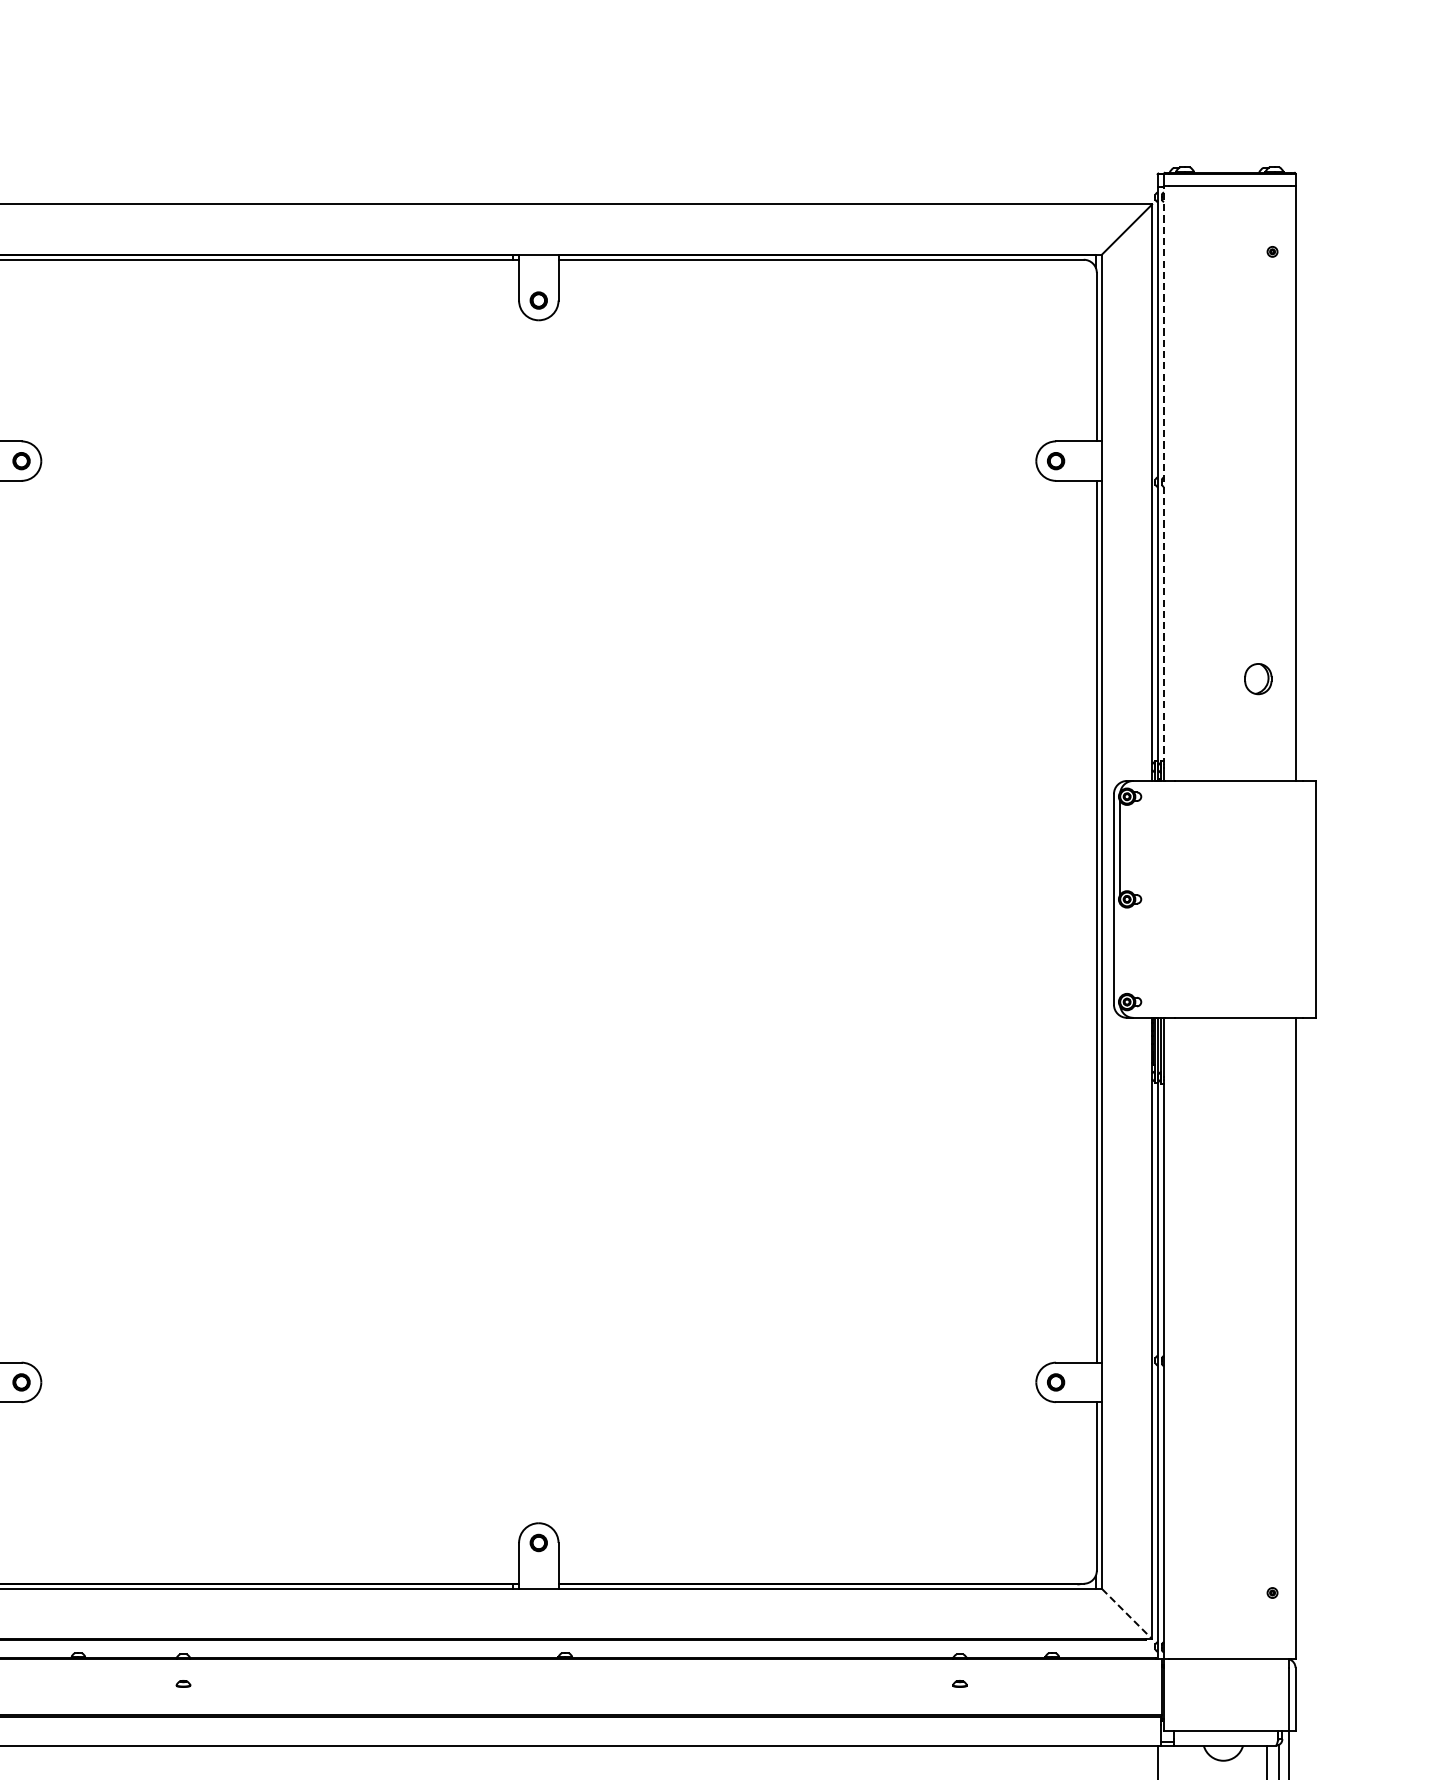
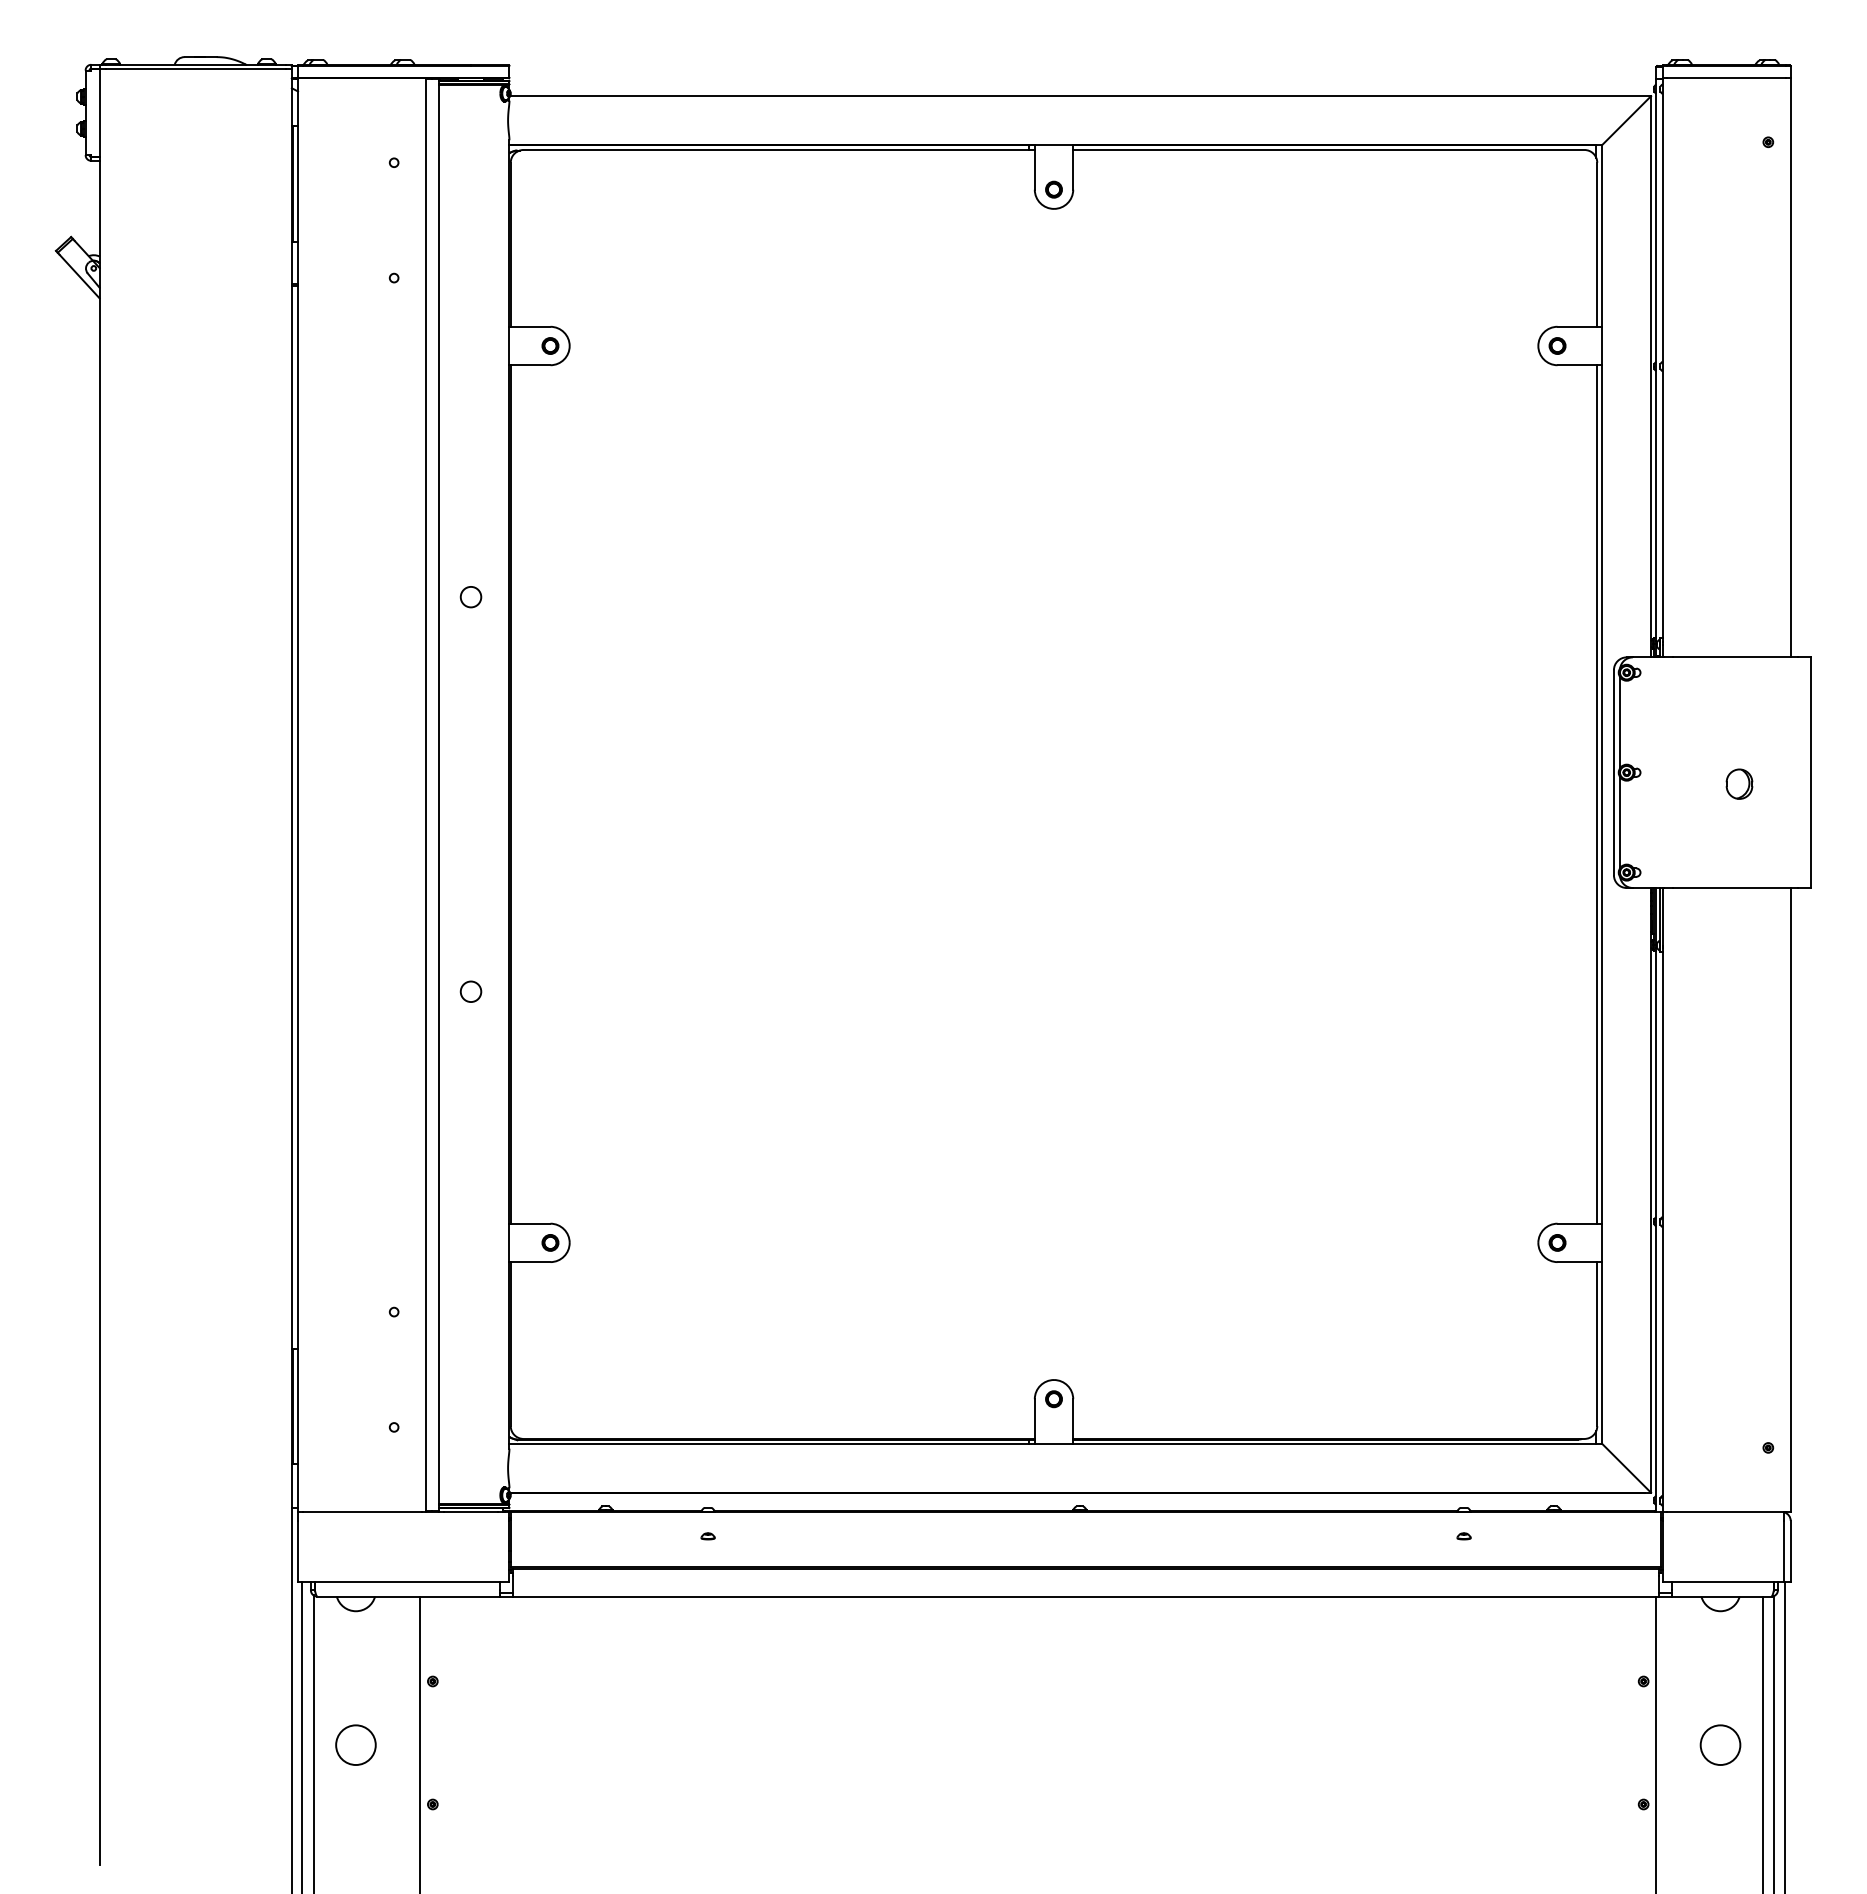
line: (1163, 476) -> (1662, 360), dashed -> solid
part: (1258, 678) -> (1739, 783), moved
line: (1120, 950) -> (1620, 822), added
line: (1127, 1614) -> (1627, 1468), dashed -> solid

